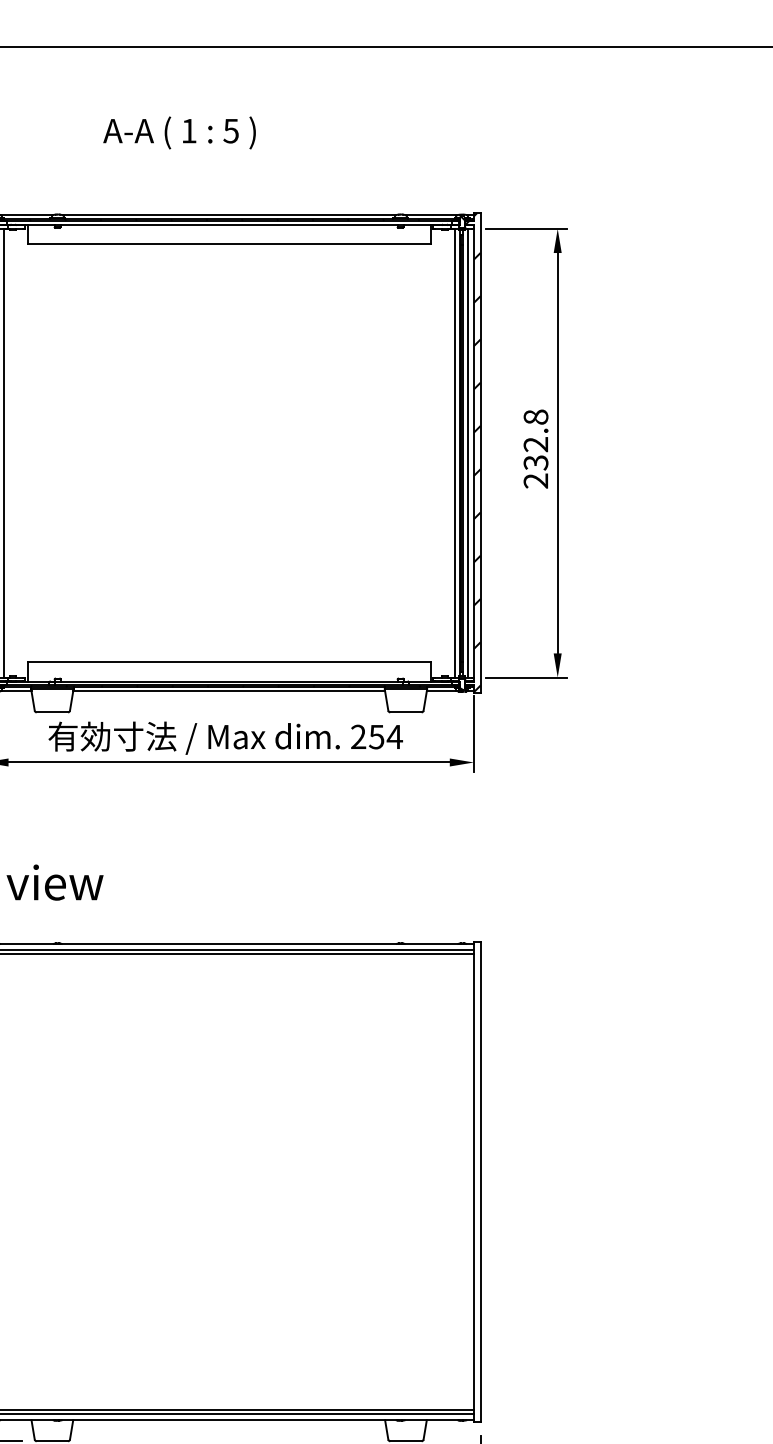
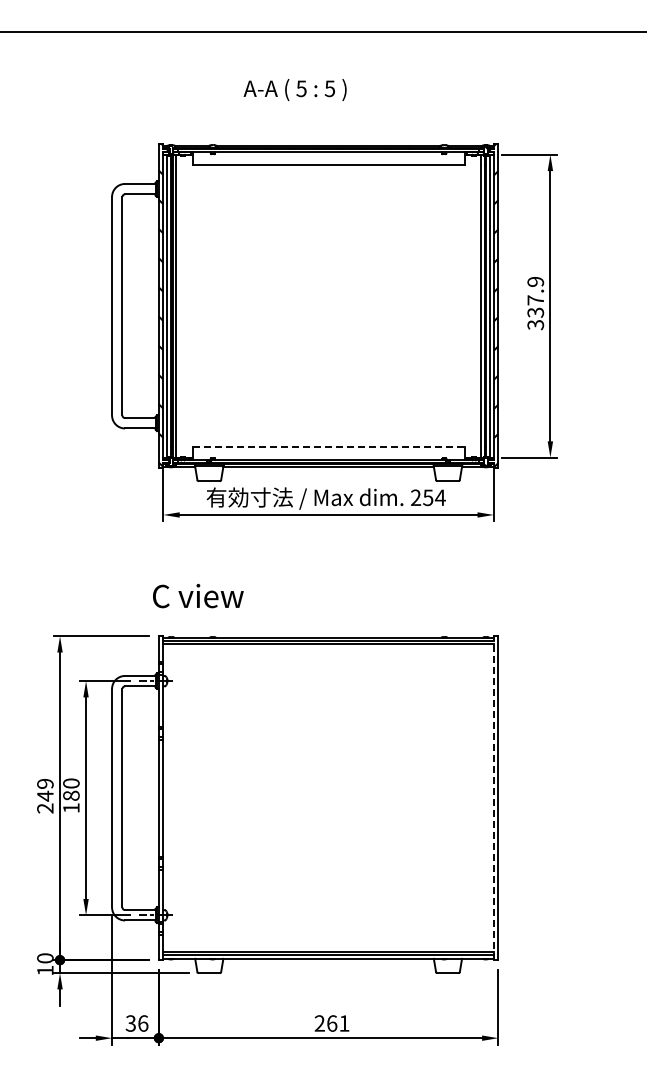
text: (188, 130) -> (301, 88), 1 -> 5
text: (535, 449) -> (535, 303), 232.8 -> 337.9
line: (228, 662) -> (328, 447), solid -> dashed
line: (473, 1182) -> (493, 798), solid -> dashed

